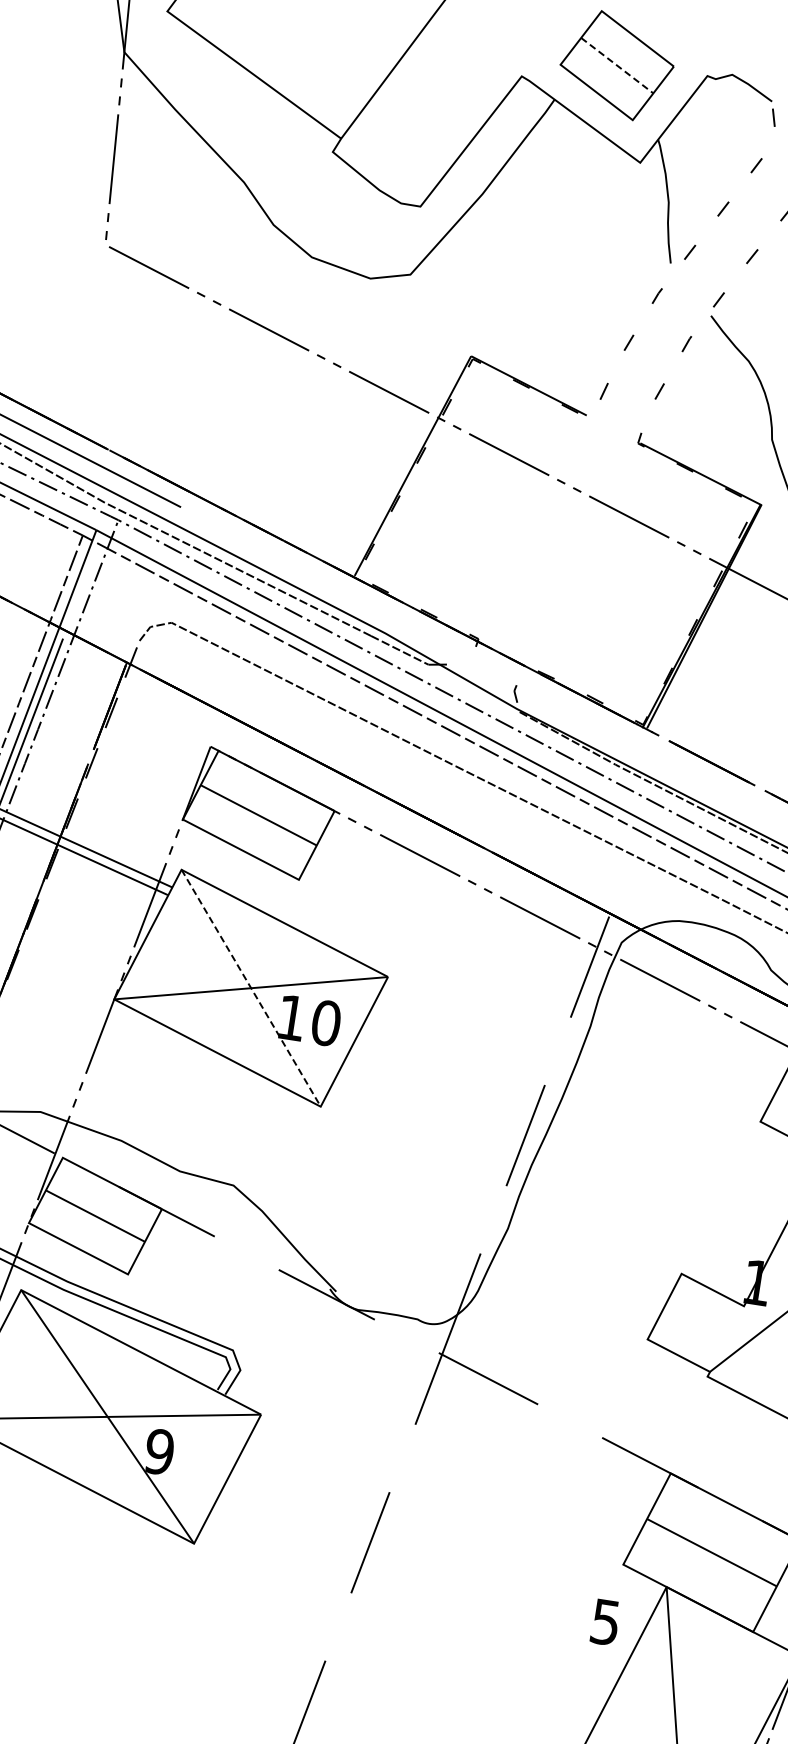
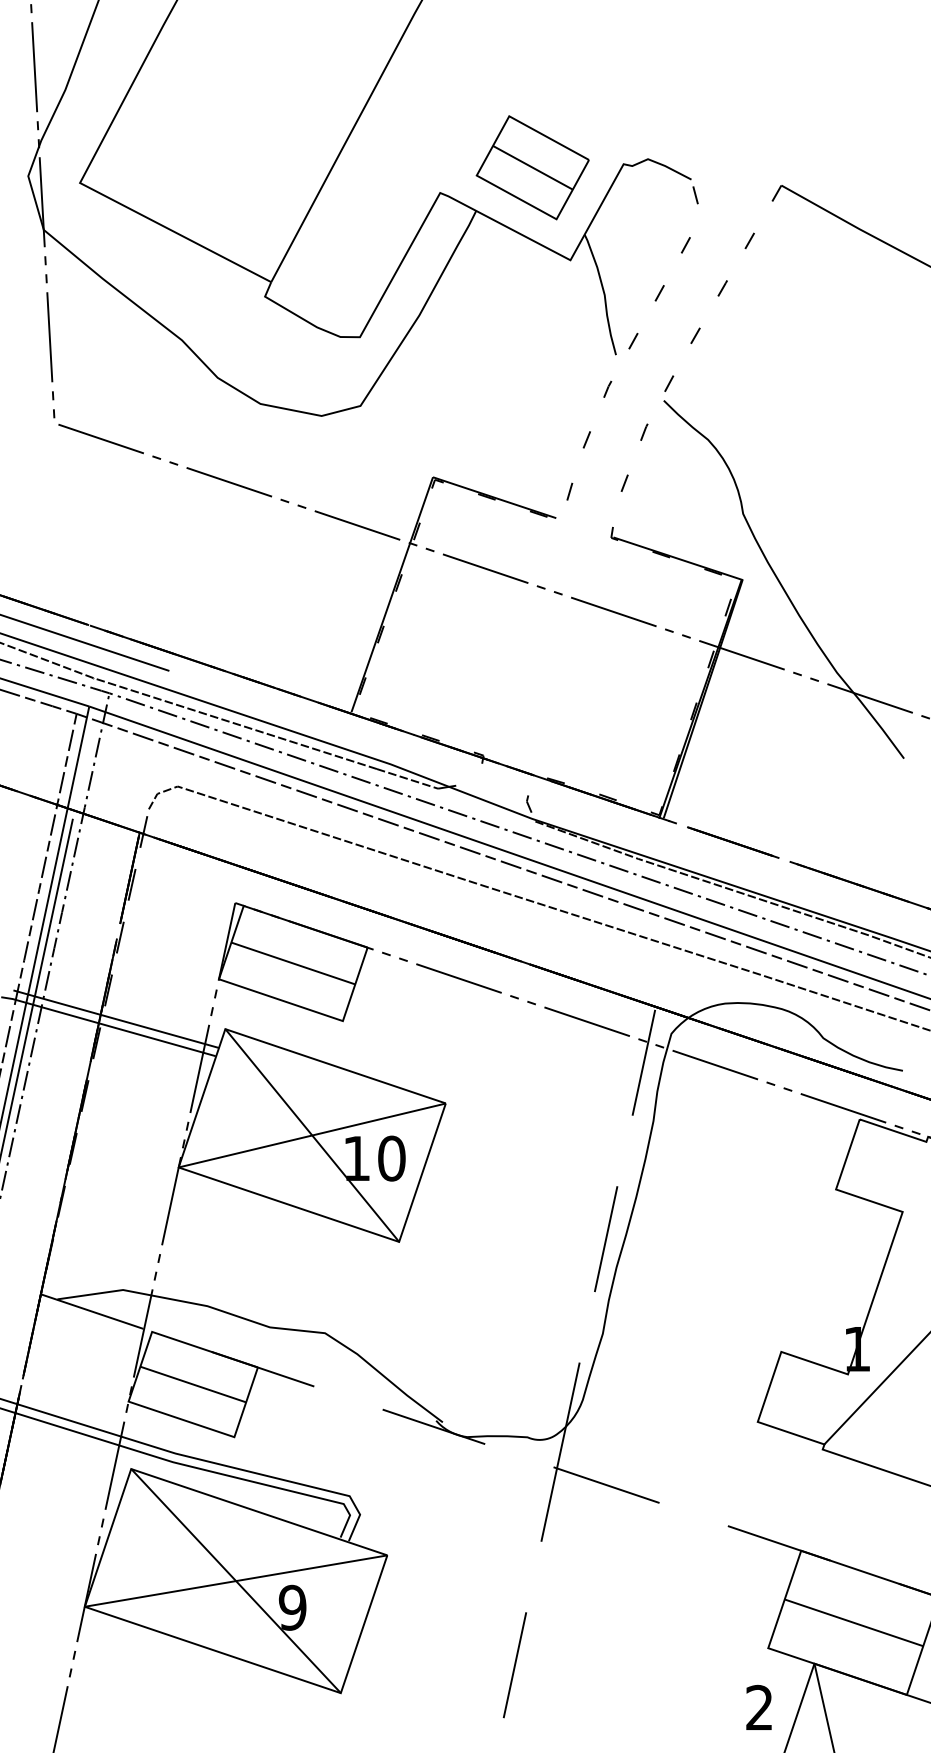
line: (617, 66) -> (533, 168), dashed -> solid
line: (251, 988) -> (312, 1135), dashed -> solid
text: (605, 1621) -> (759, 1707), 5 -> 2

